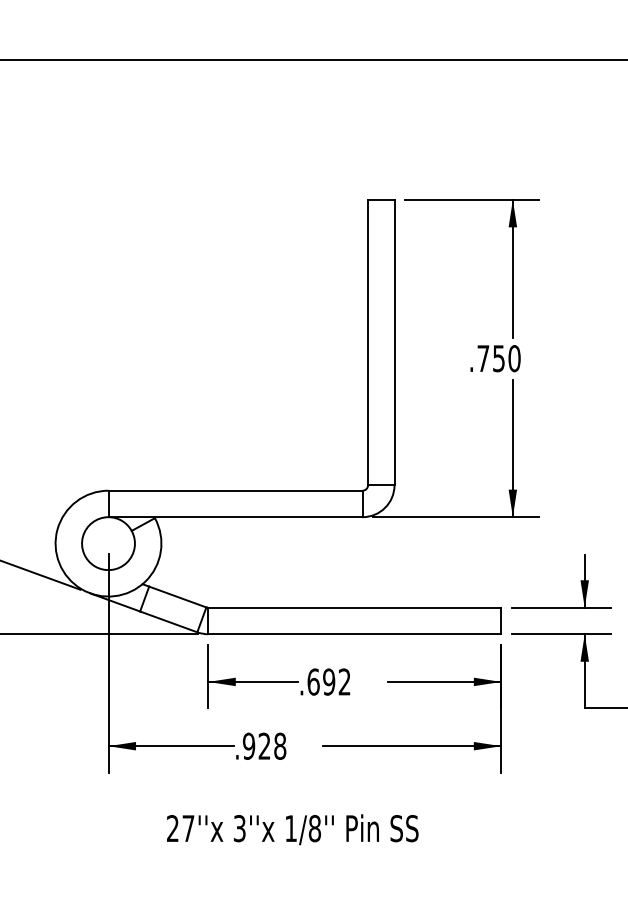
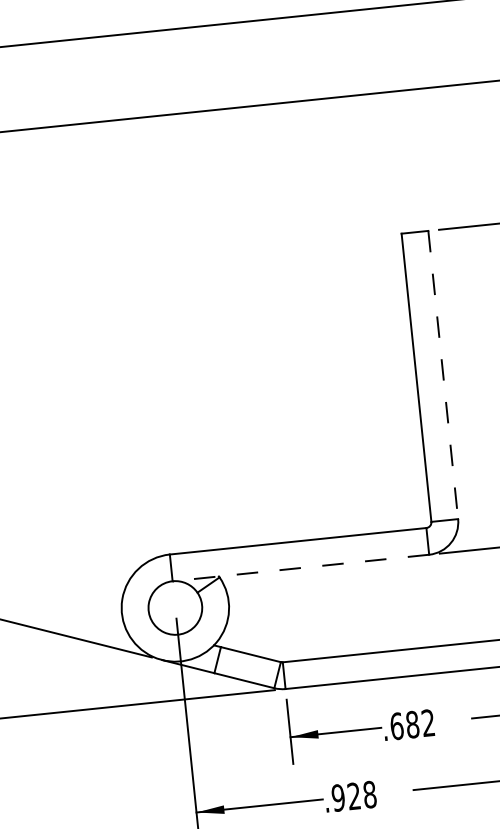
line: (394, 342) -> (443, 375), solid -> dashed
line: (235, 517) -> (300, 568), solid -> dashed
text: (329, 681) -> (412, 724), .692 -> .682

